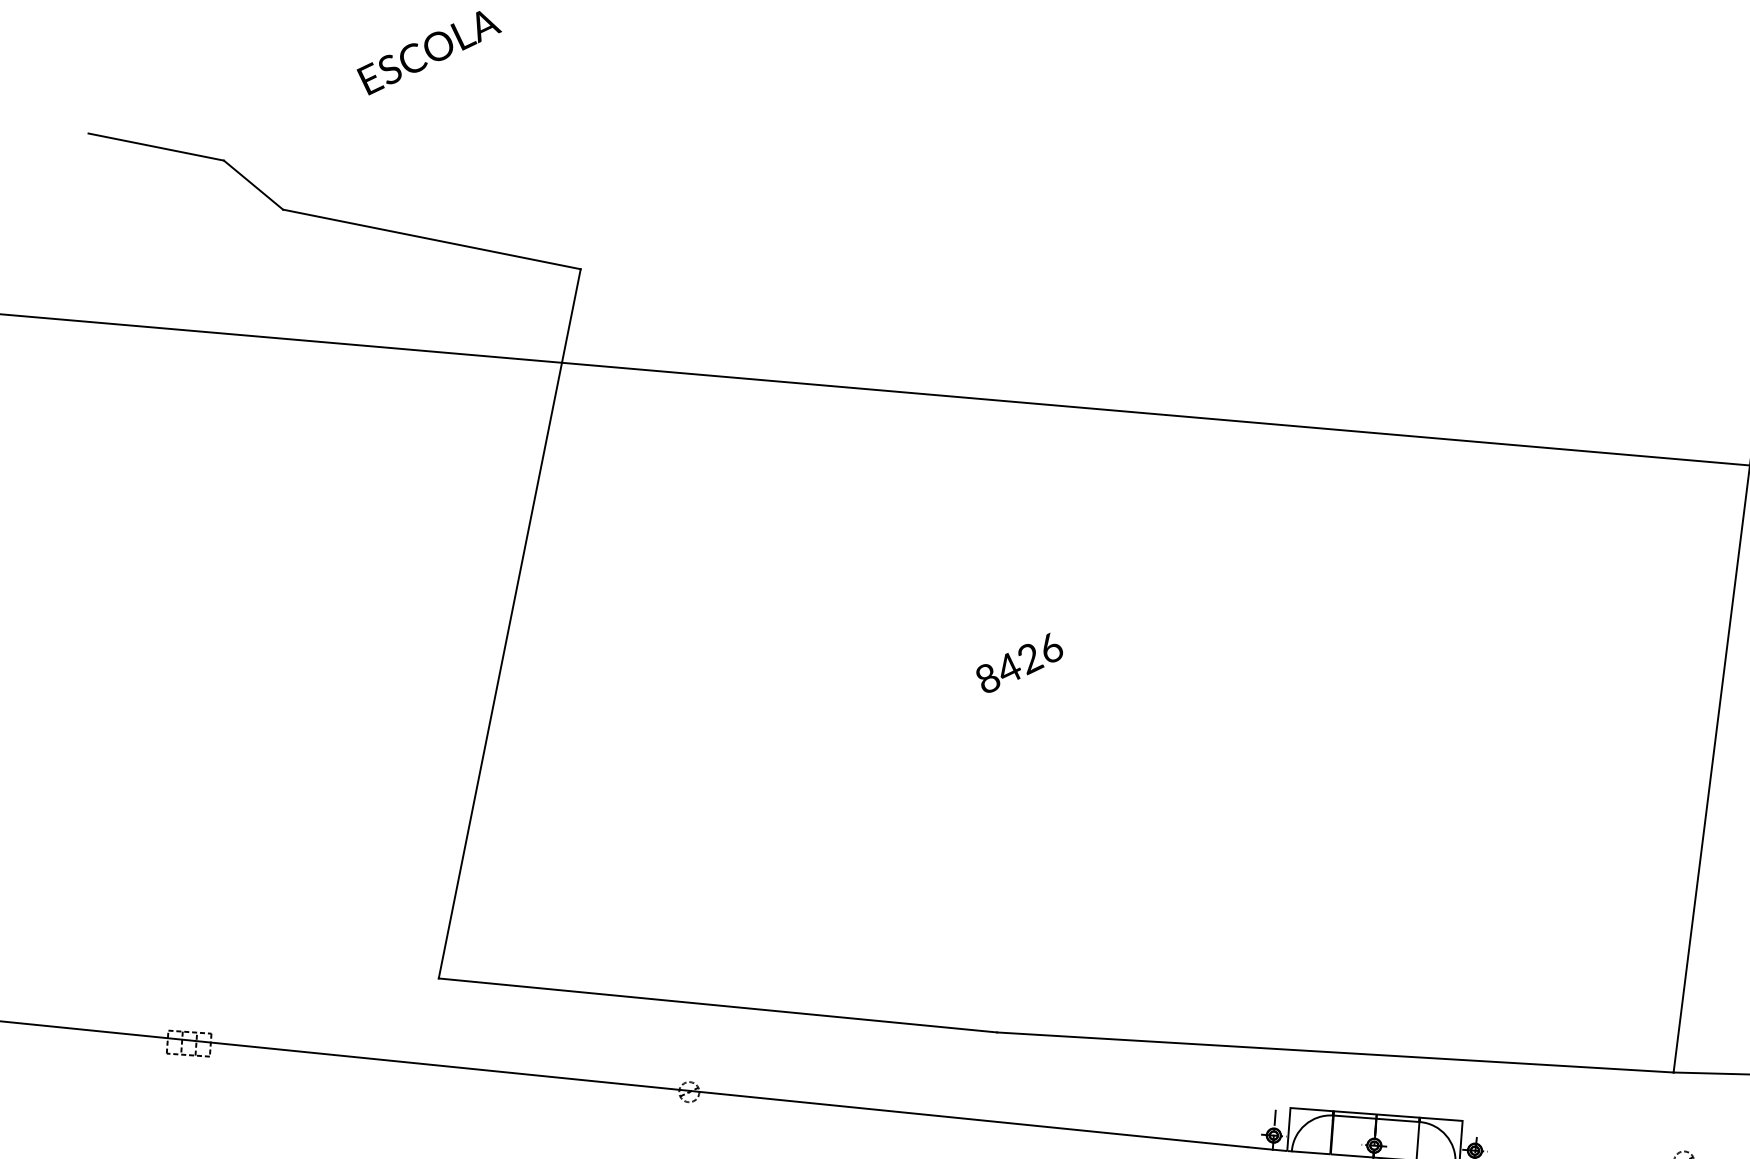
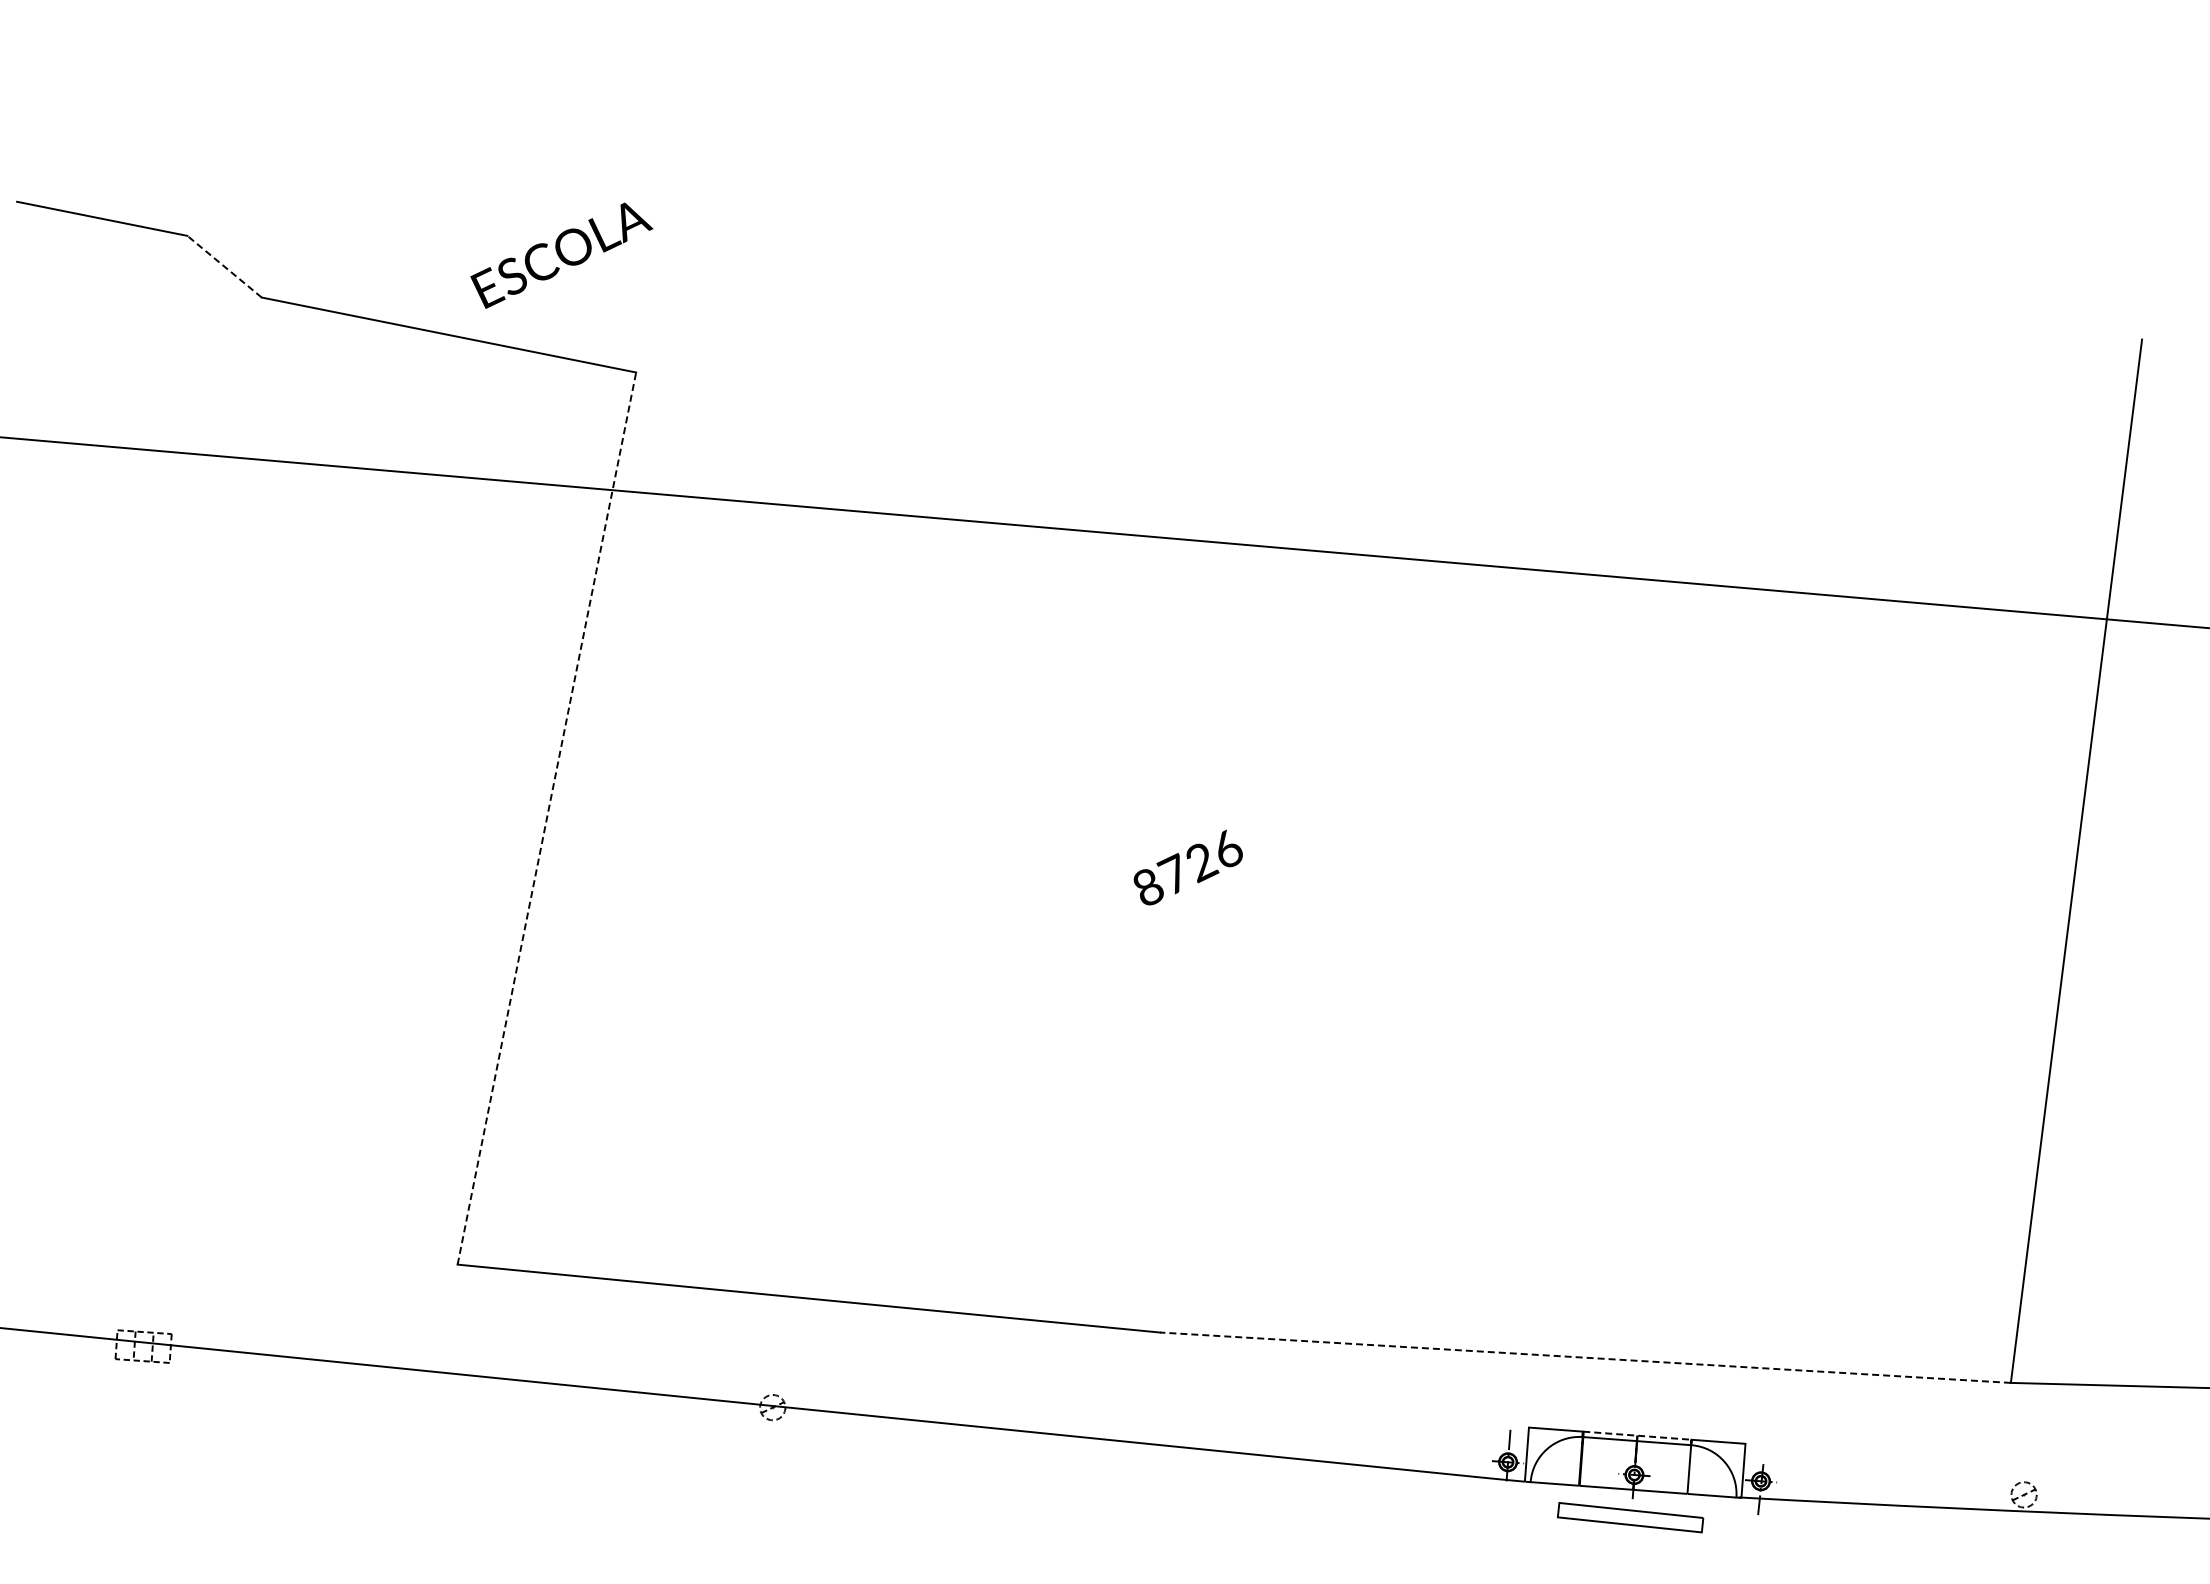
text: (429, 52) -> (561, 255), moved
line: (253, 184) -> (224, 266), solid -> dashed
line: (509, 623) -> (546, 818), solid -> dashed
text: (1007, 667) -> (1172, 873), 8426 -> 8726
line: (1334, 1052) -> (1584, 1357), solid -> dashed
line: (1376, 1114) -> (1637, 1435), solid -> dashed

